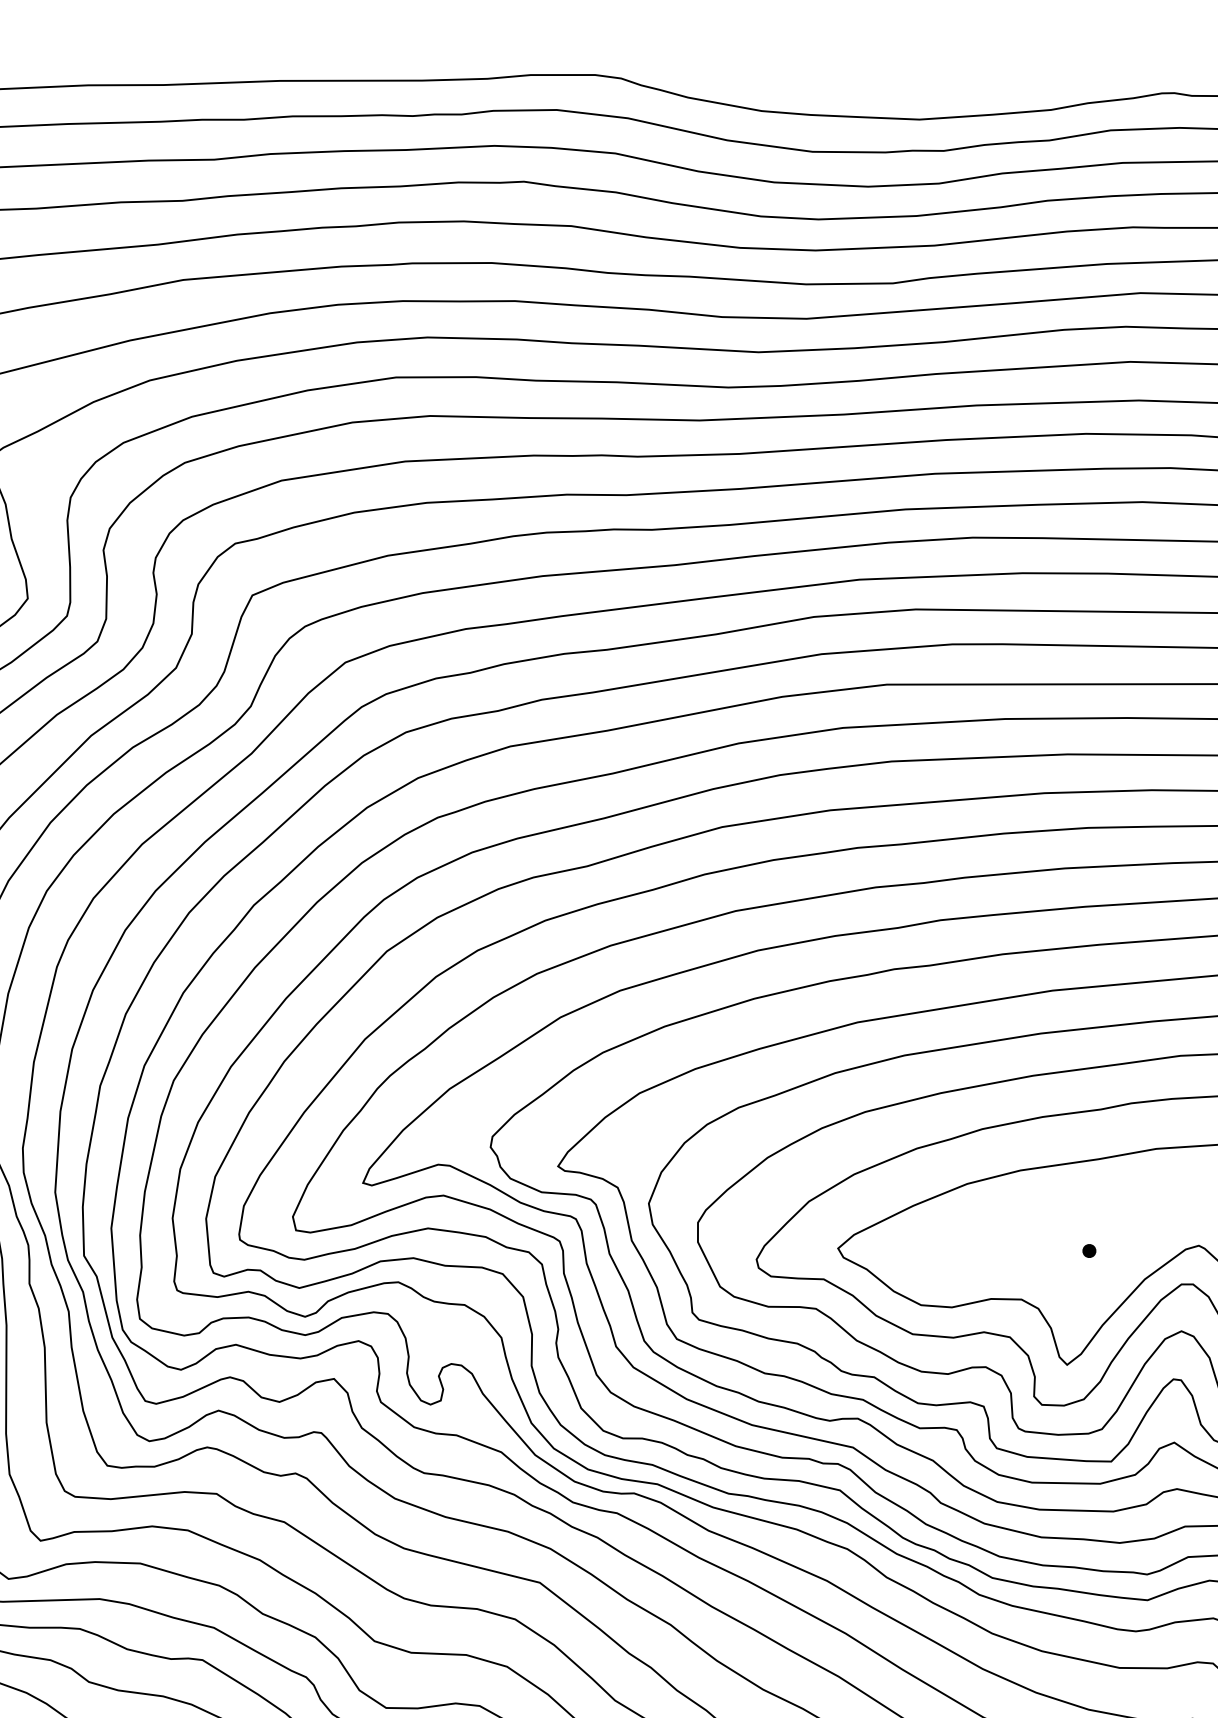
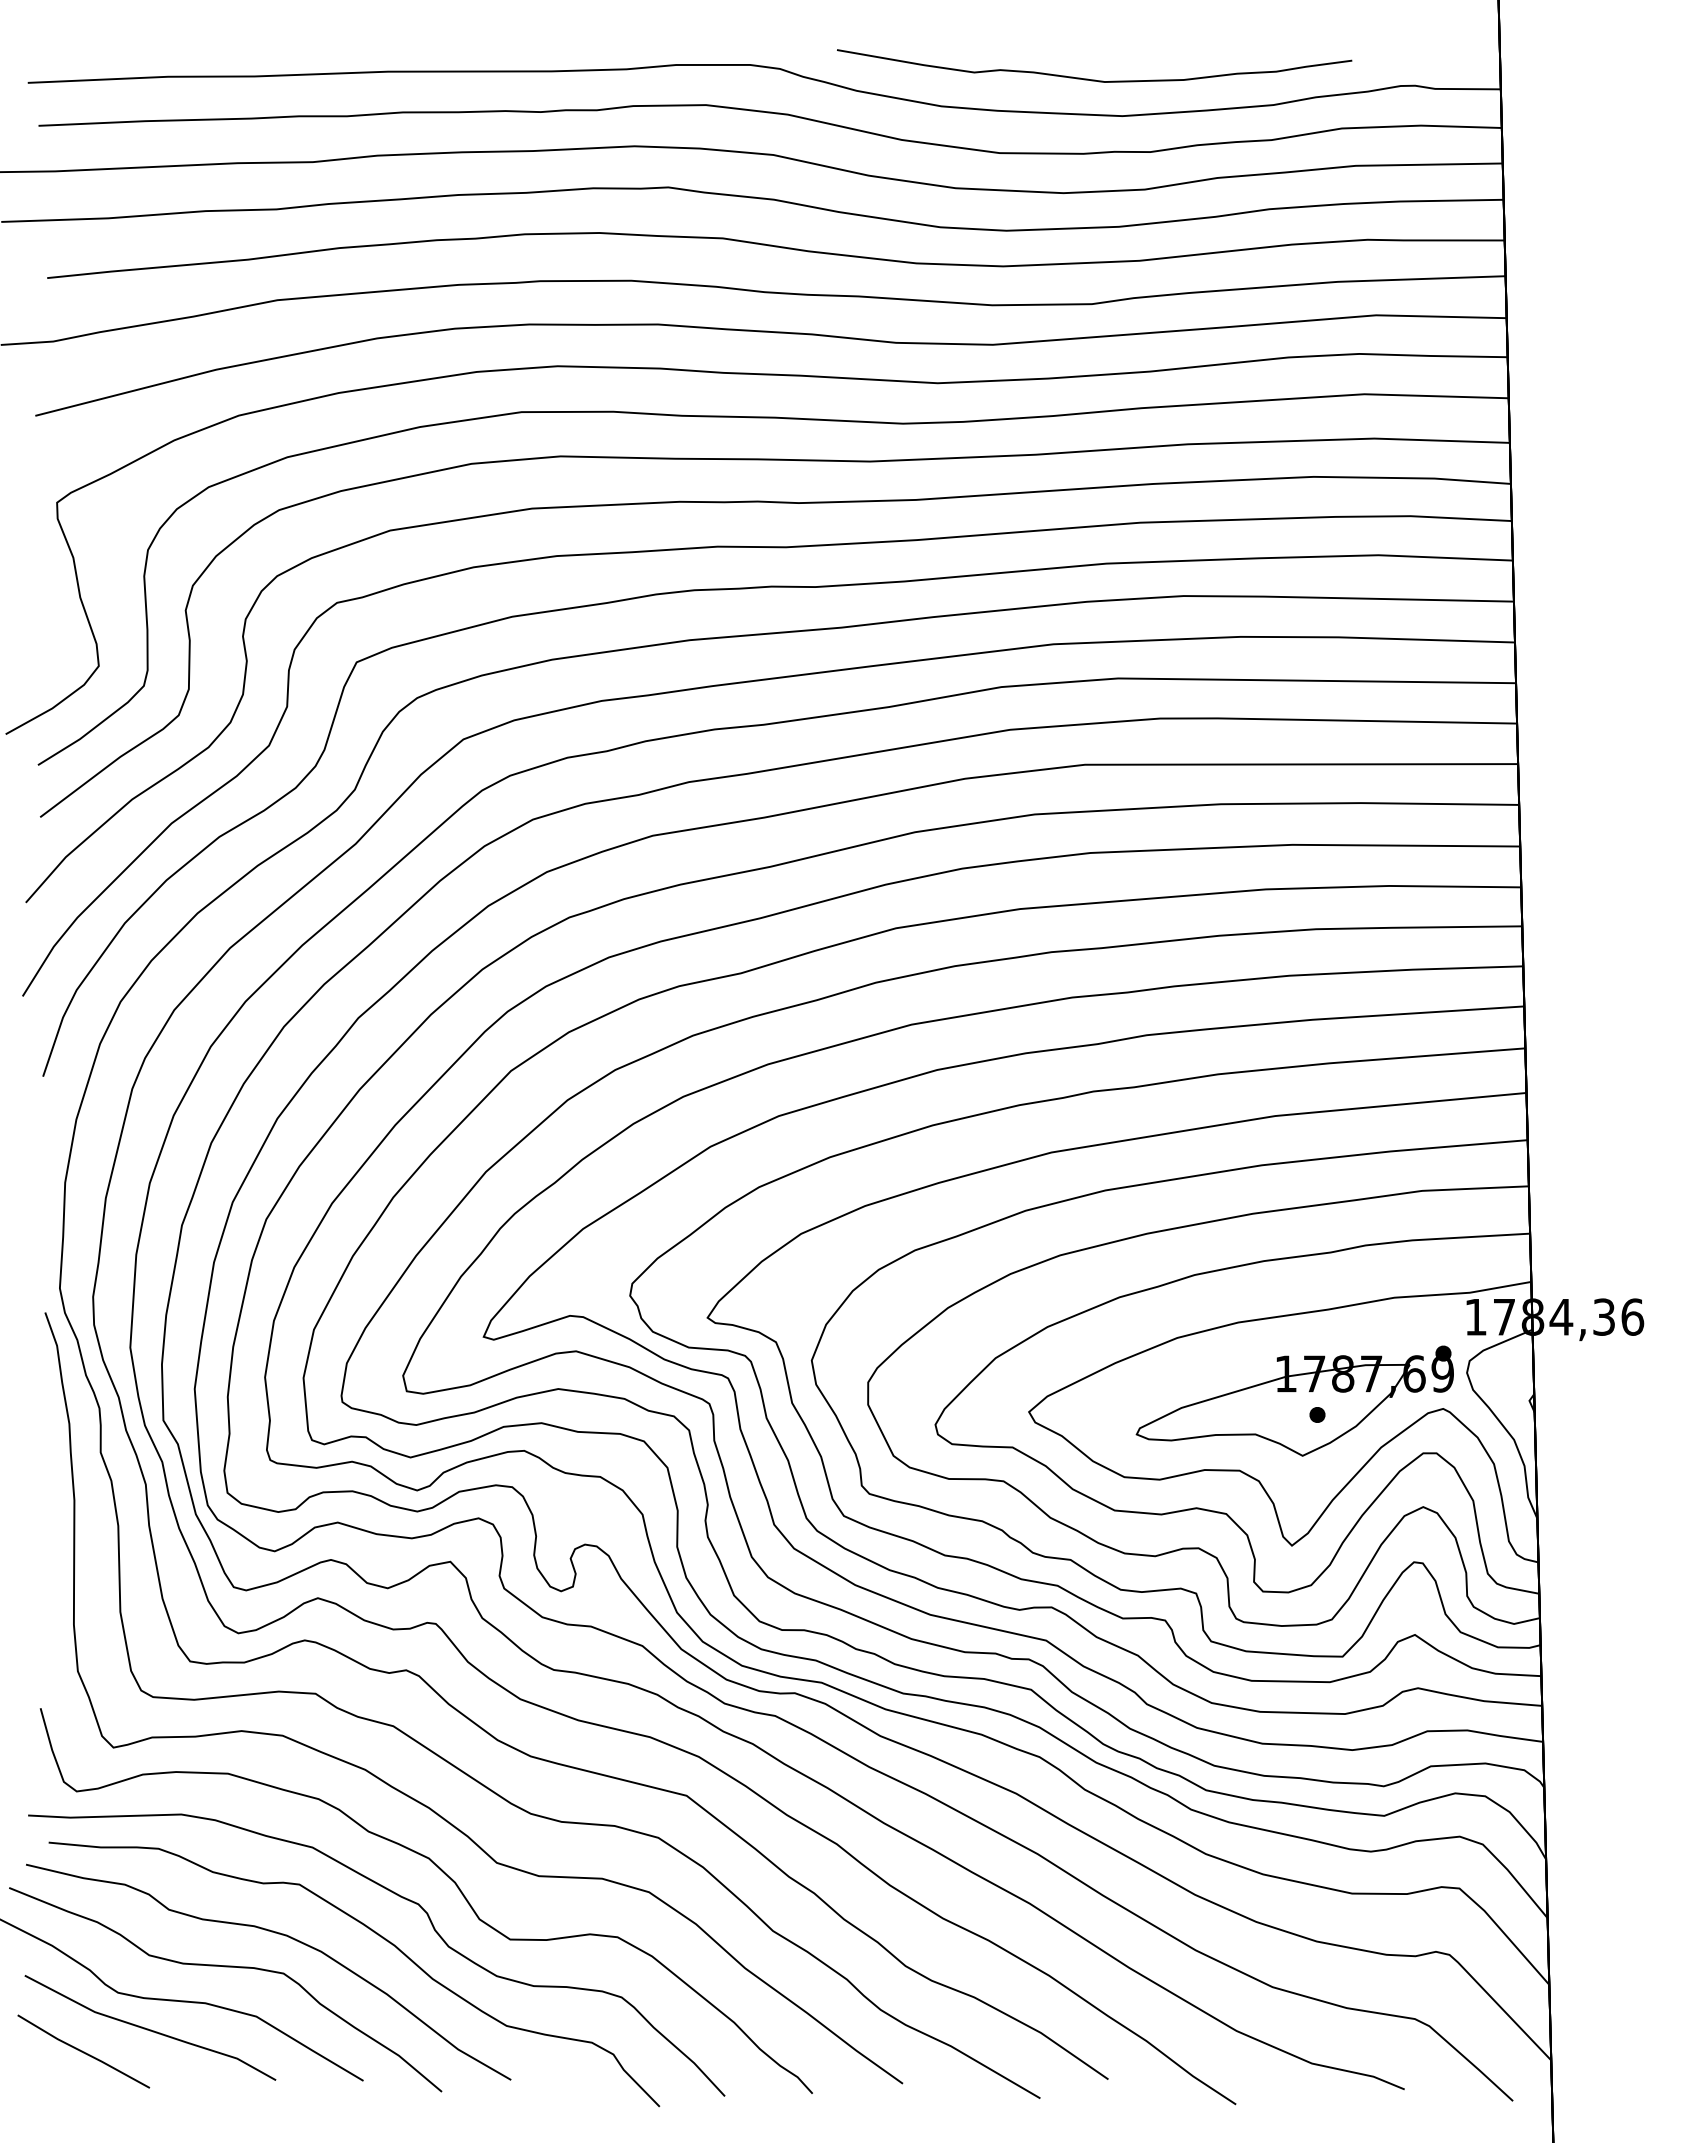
curve: (895, 87) -> (1094, 79), added
part: (1069, 1238) -> (1294, 1400), added

